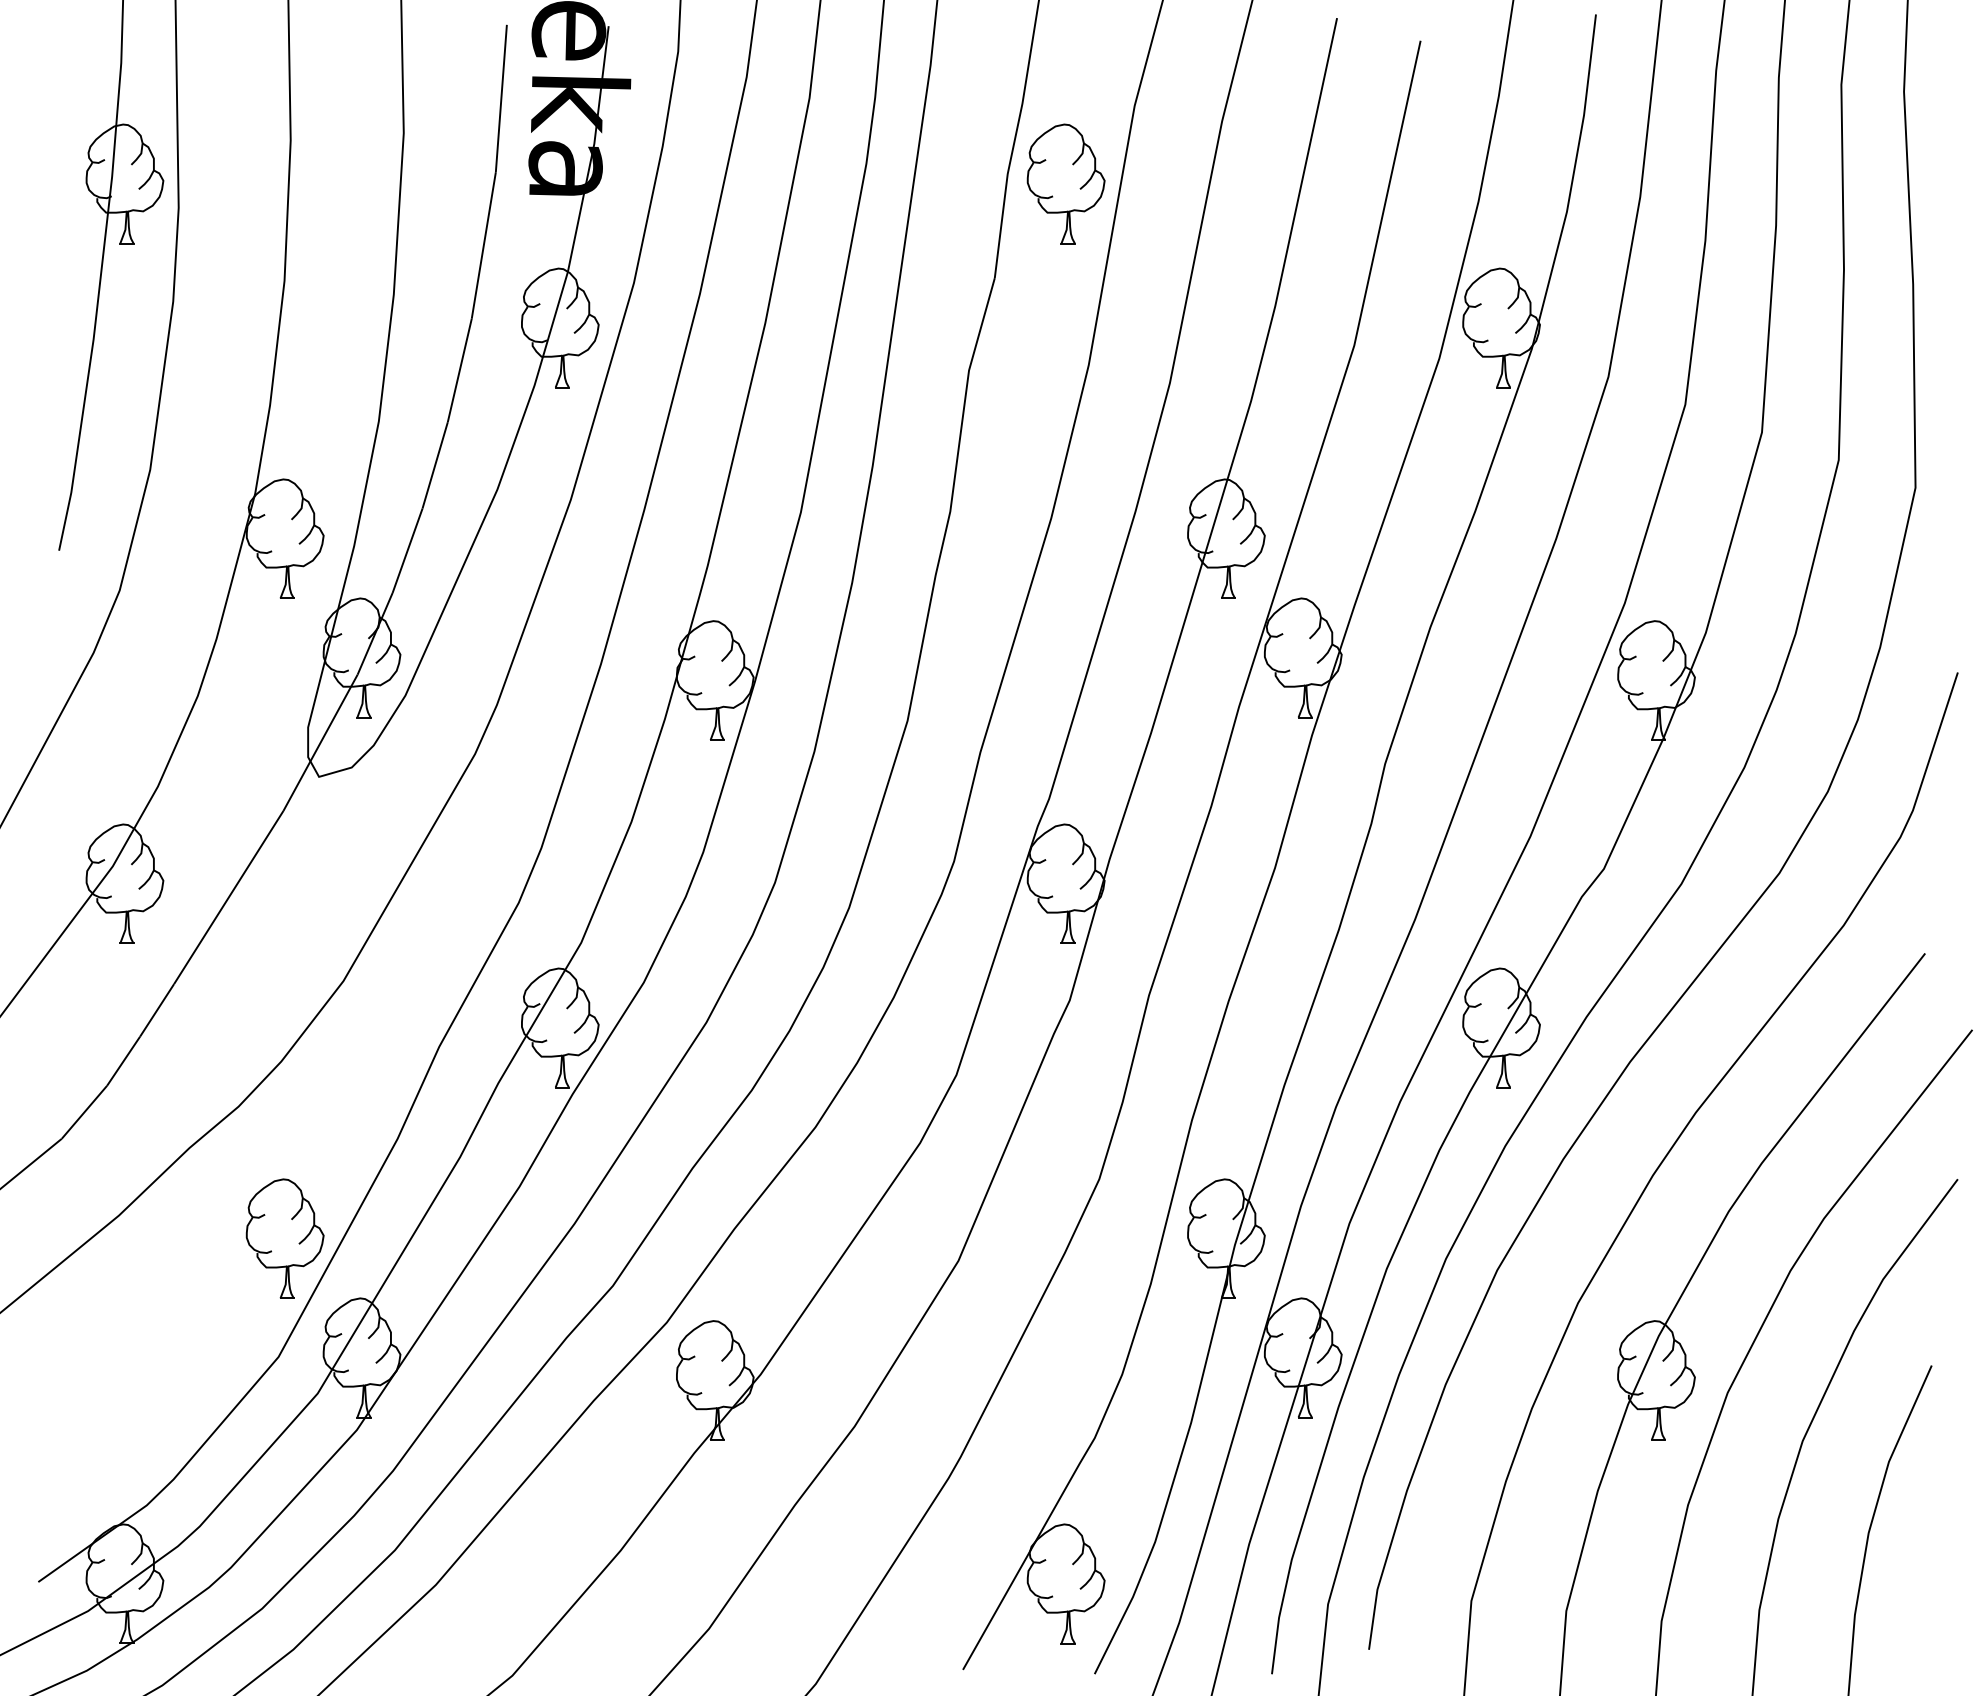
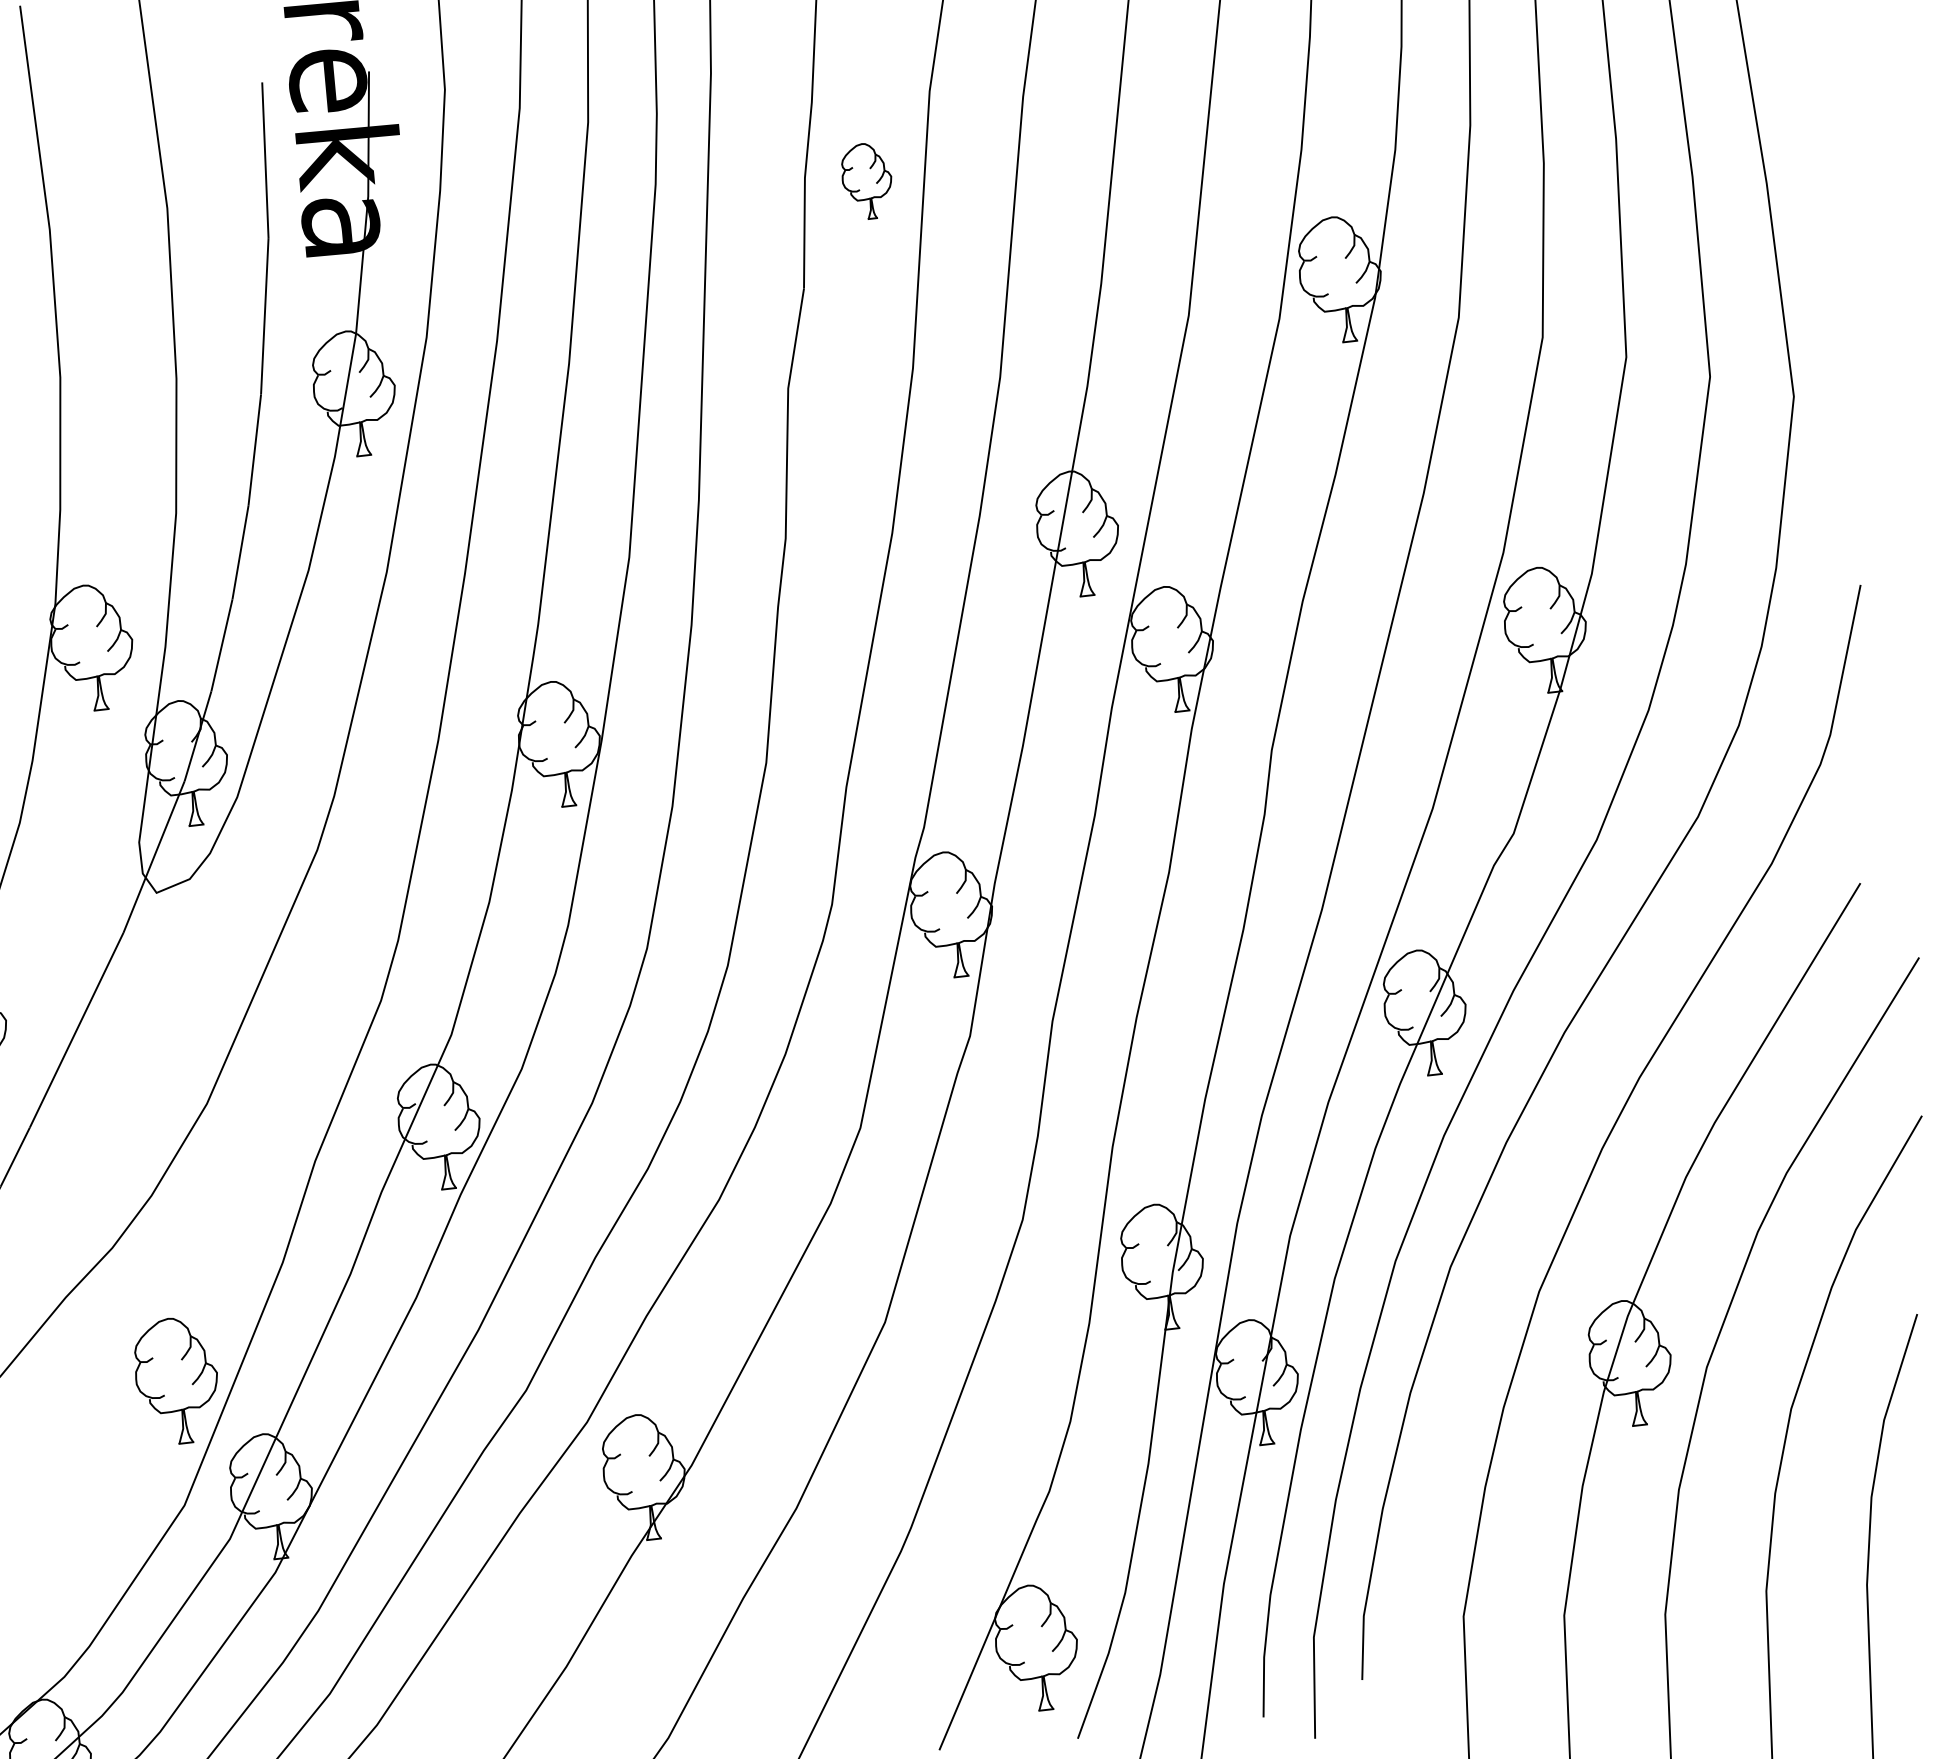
part: (1065, 183) -> (866, 180), size x0.6

